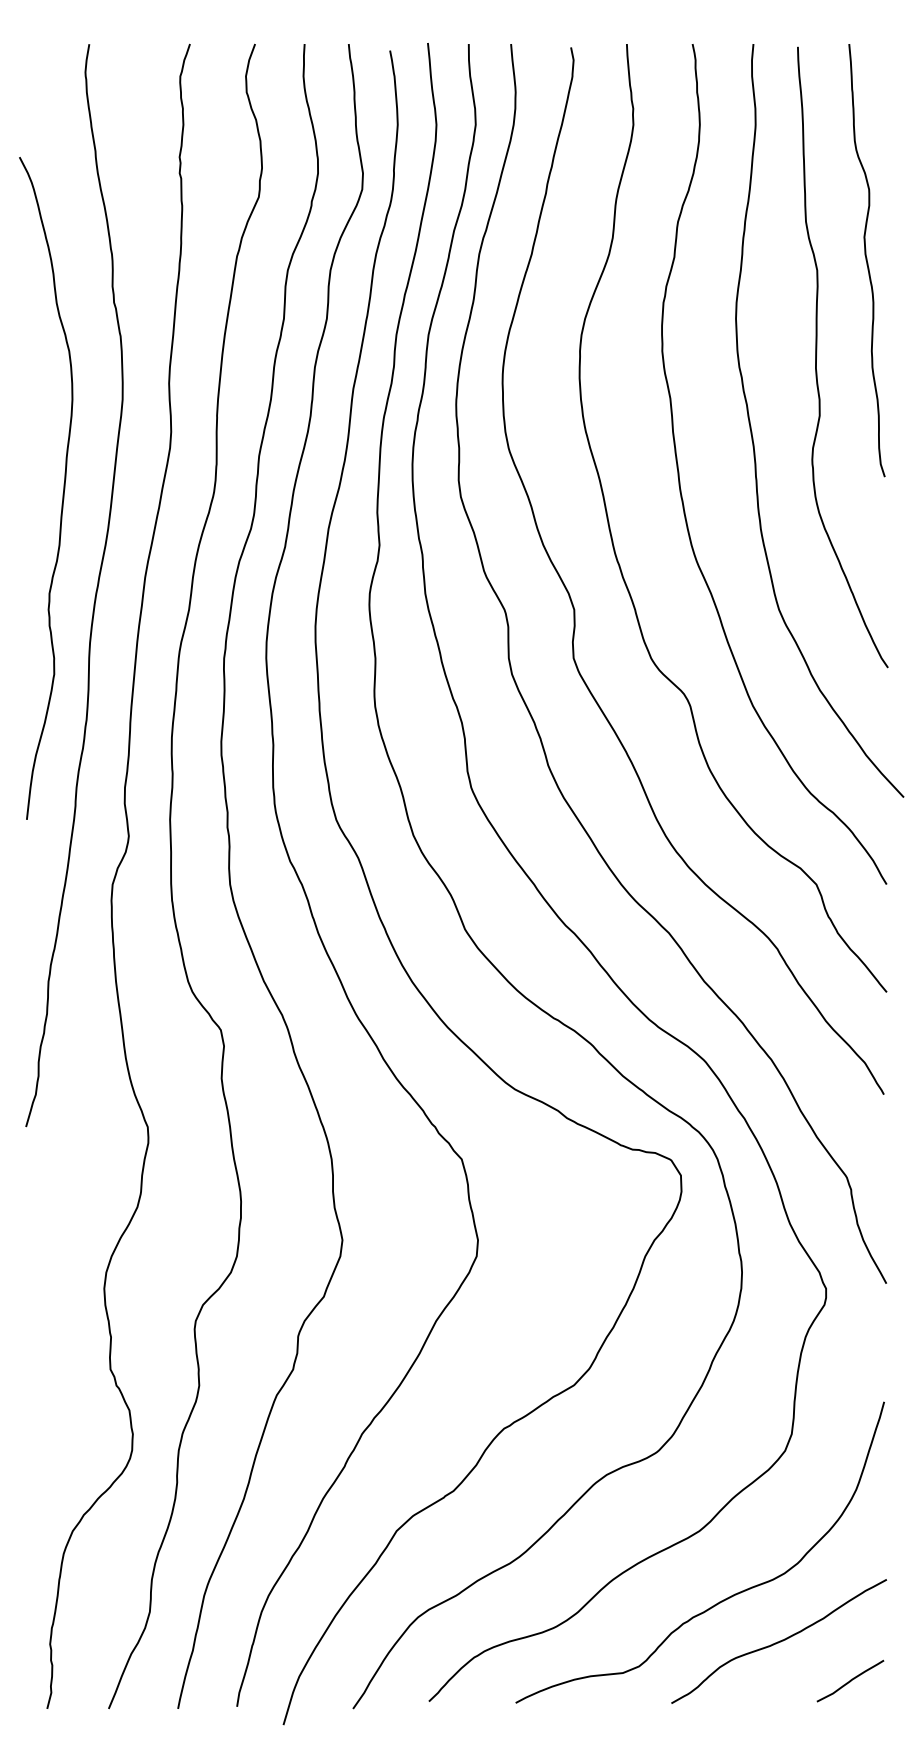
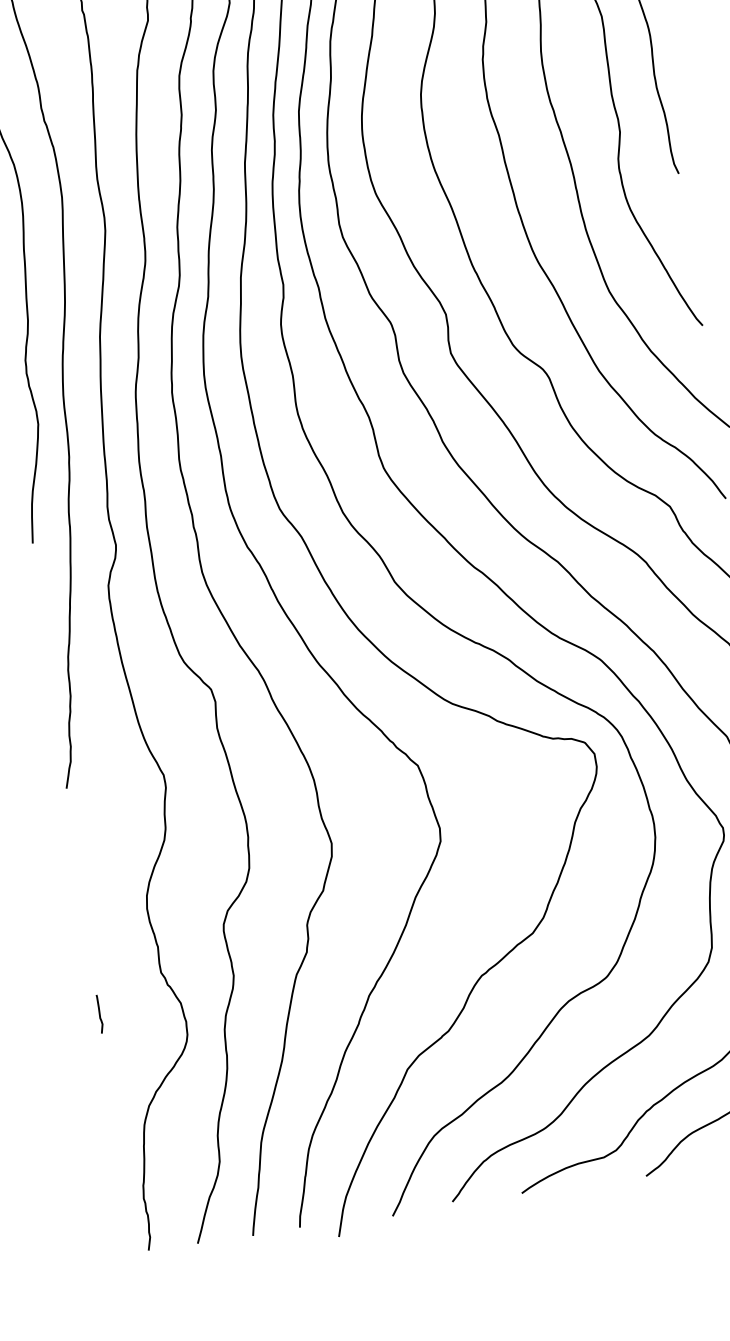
curve: (28, 1409) -> (100, 1013), added

